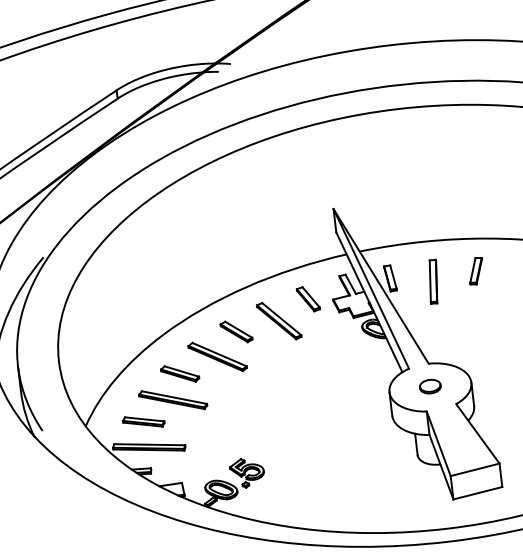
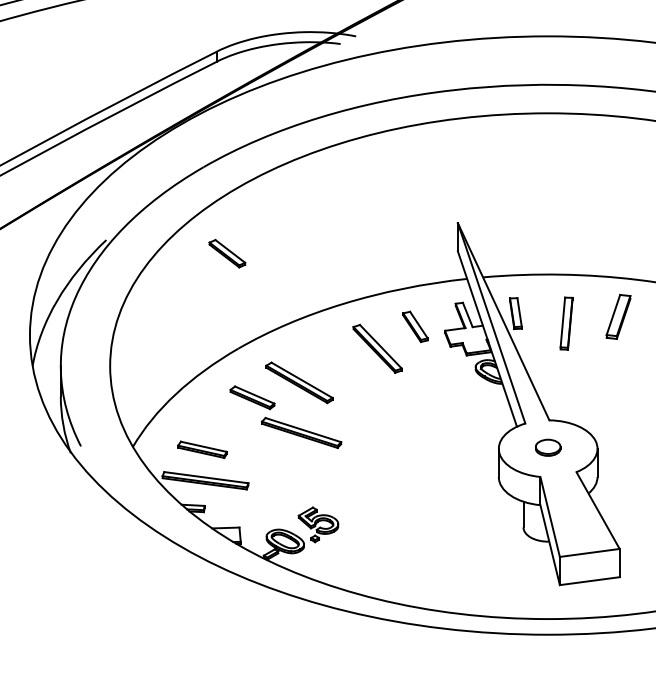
part: (475, 270) -> (618, 316), size x1.4
part: (236, 331) -> (227, 253), moved
part: (173, 399) -> (301, 432), moved

